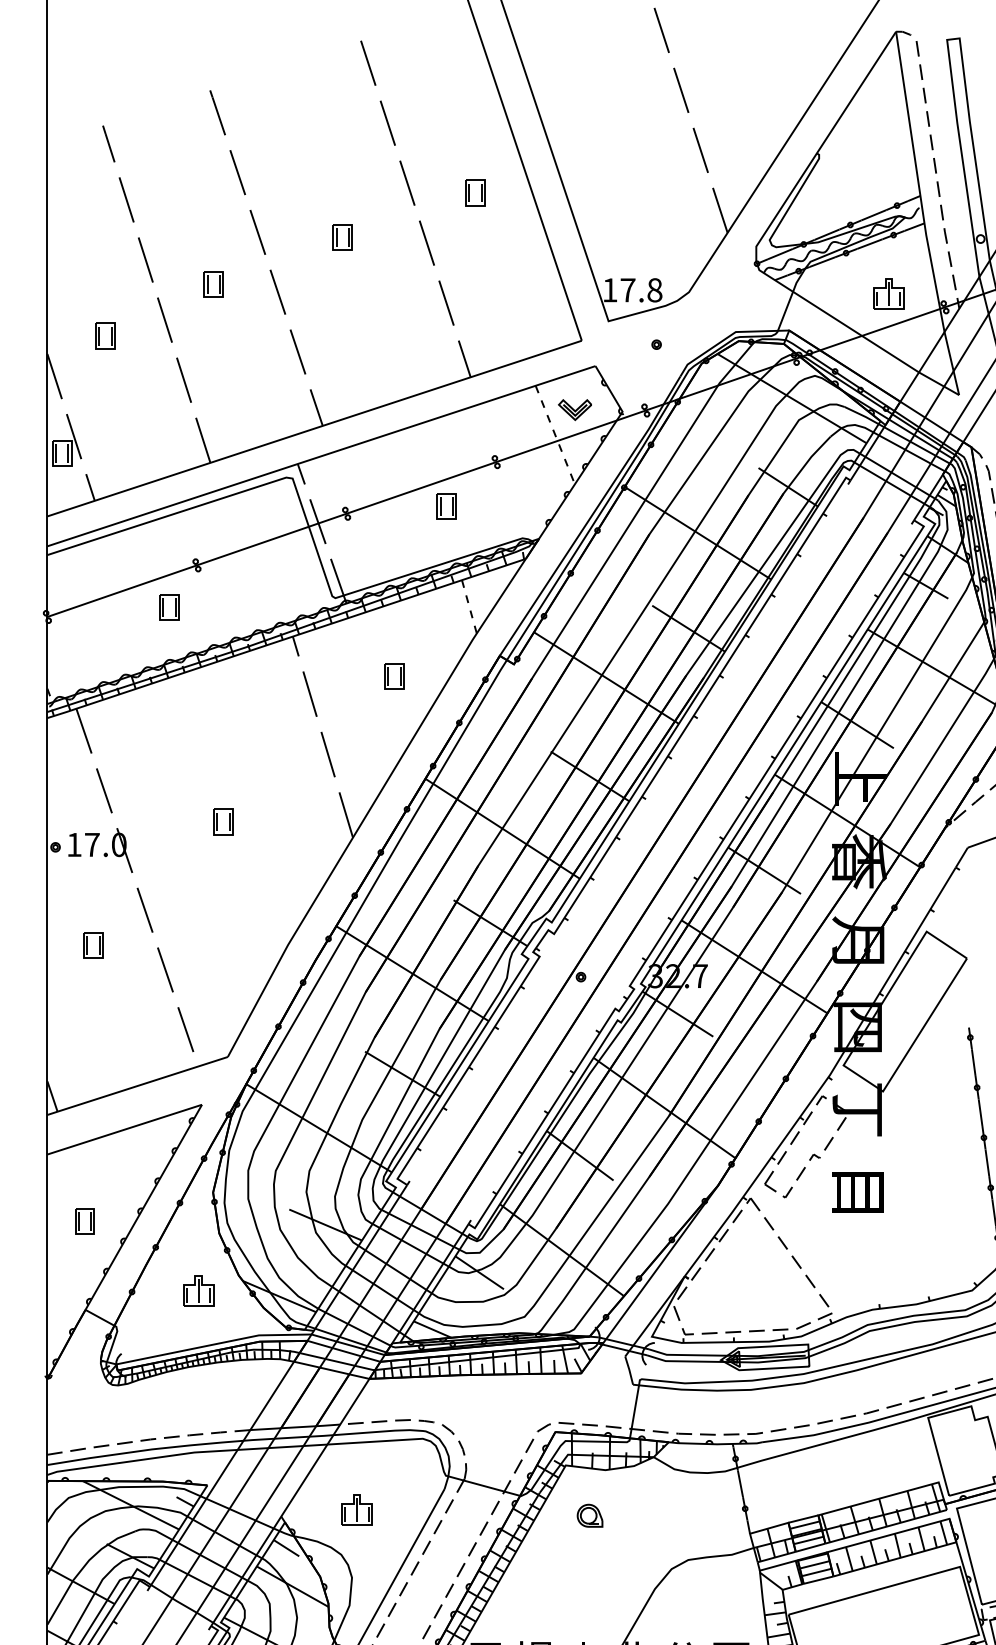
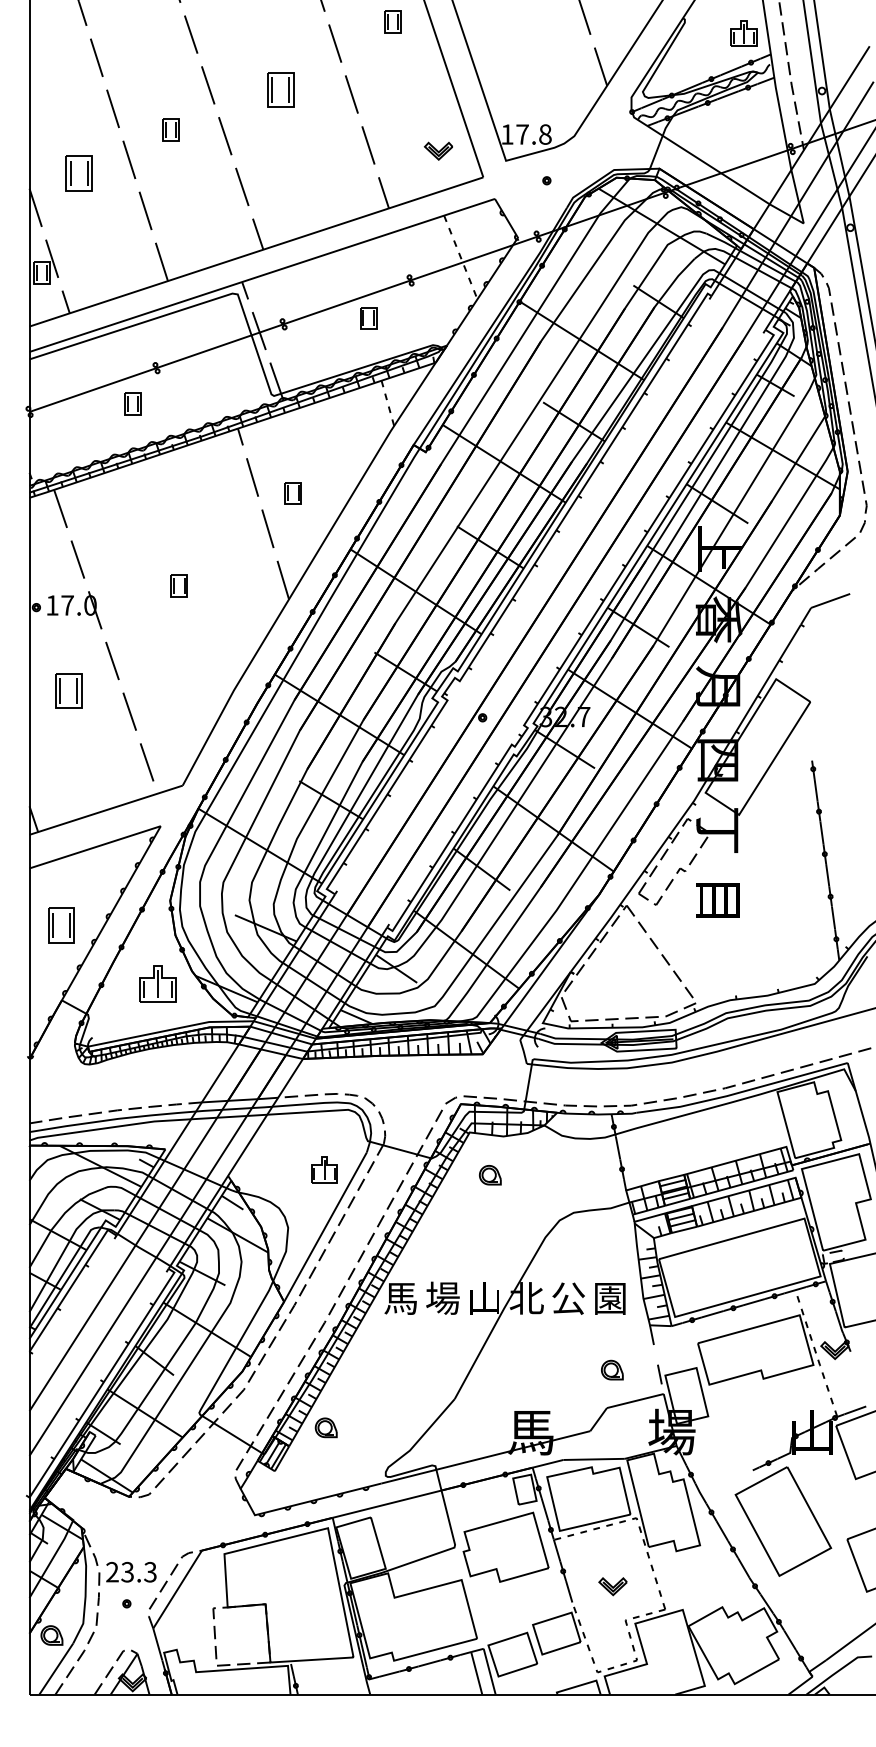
part: (474, 192) -> (392, 21), moved
part: (341, 237) -> (279, 89), size x1.6
part: (888, 293) -> (743, 33), moved
part: (105, 336) -> (78, 173), size x1.6
part: (573, 409) -> (437, 150), moved
part: (393, 676) -> (292, 493), moved
part: (93, 944) -> (68, 690), size x1.6
part: (85, 1221) -> (61, 925), size x1.6
part: (198, 1290) -> (157, 983), size x1.4
part: (357, 1509) -> (324, 1169), moved

